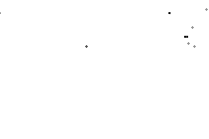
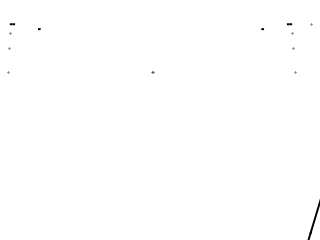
part: (186, 40) -> (290, 28), moved

